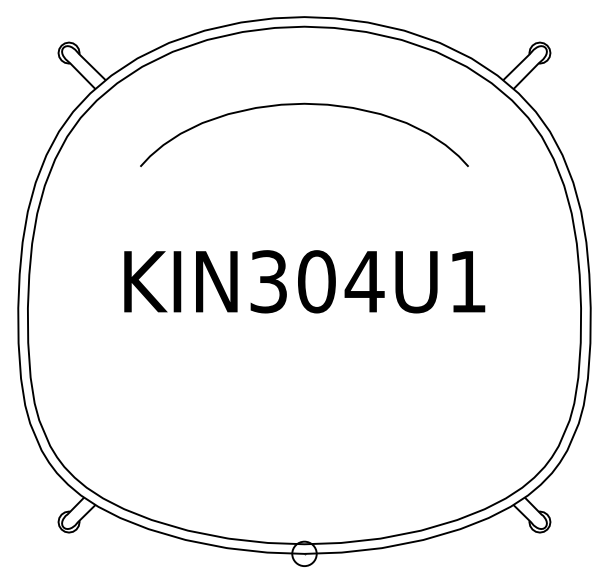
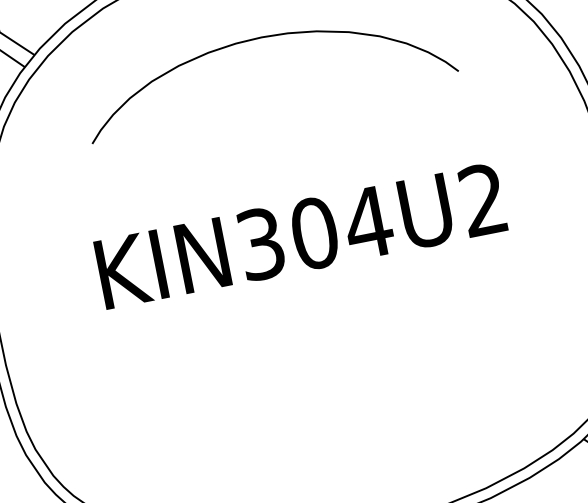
text: (467, 281) -> (482, 199), KIN304U1 -> KIN304U2

